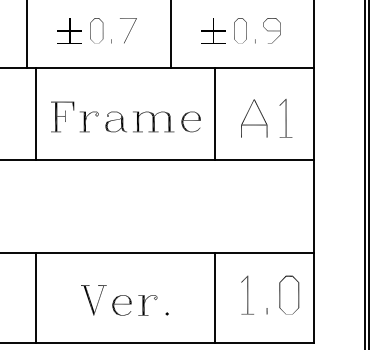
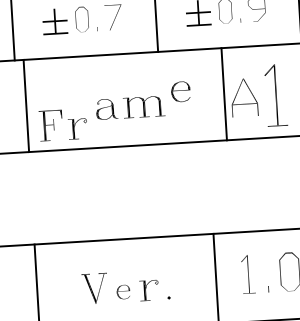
line: (215, 113) -> (224, 93), moved
part: (74, 116) -> (62, 124), moved
part: (285, 118) -> (275, 95), size x1.6
part: (190, 121) -> (180, 91), moved
part: (121, 305) -> (123, 292), size x0.7

